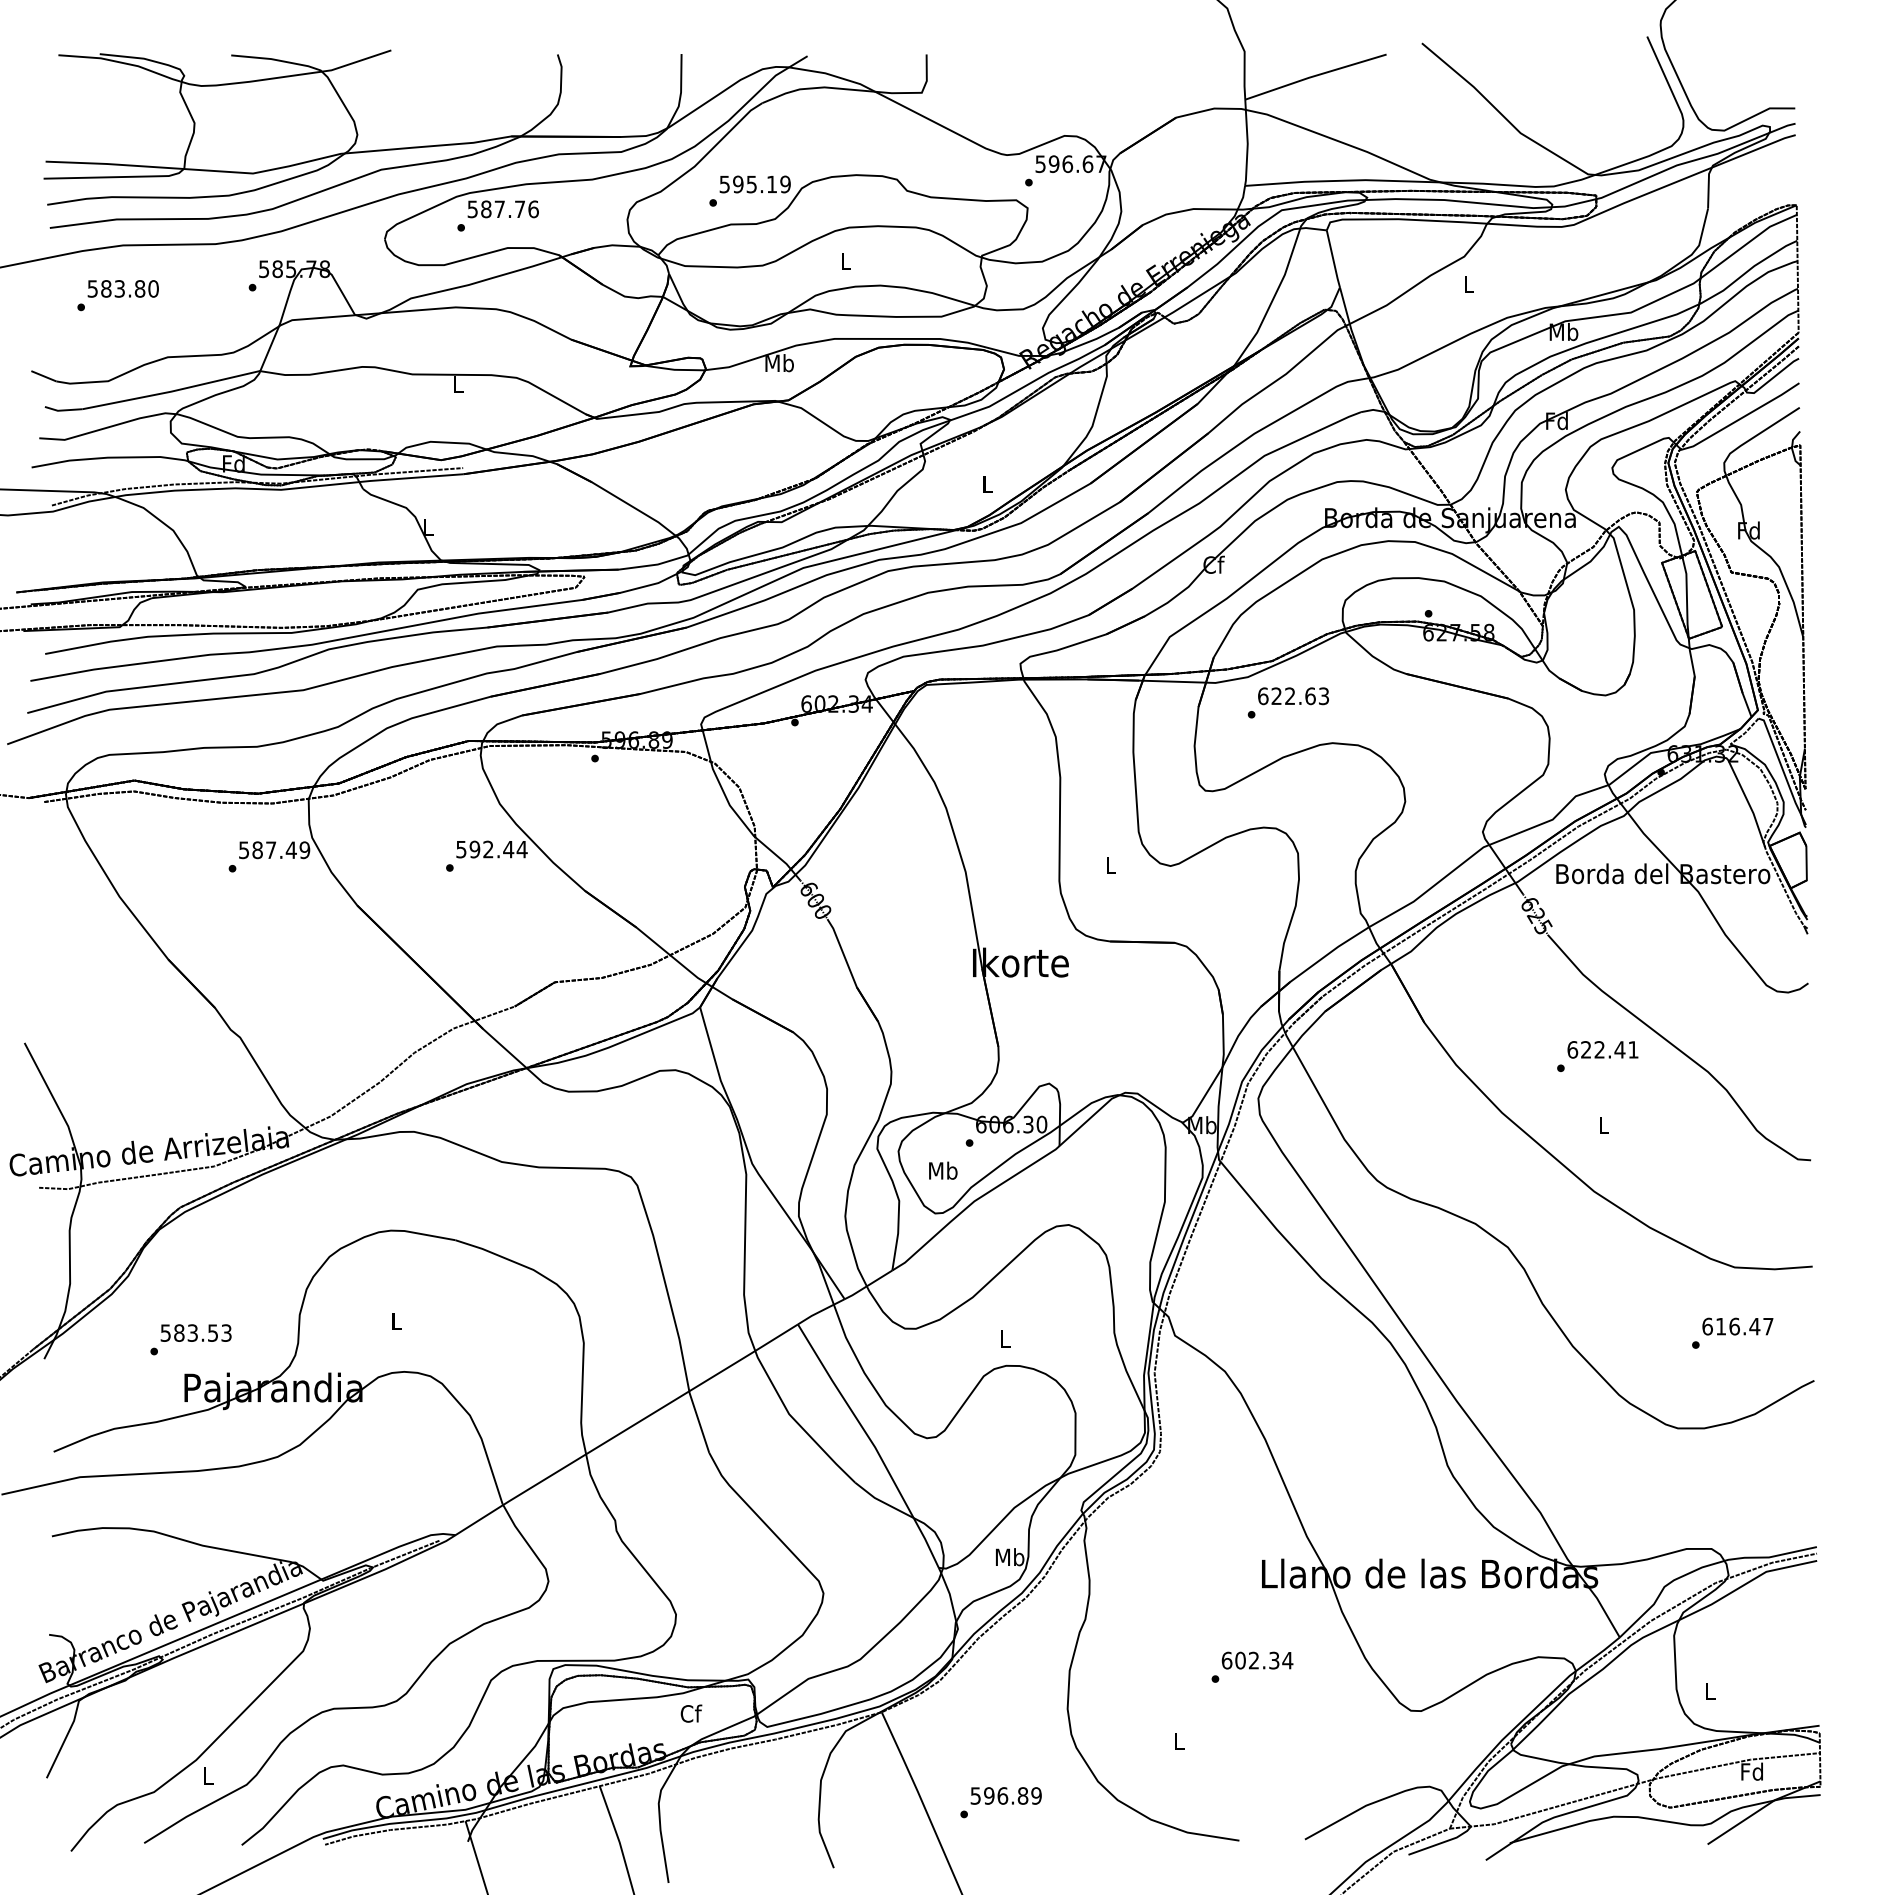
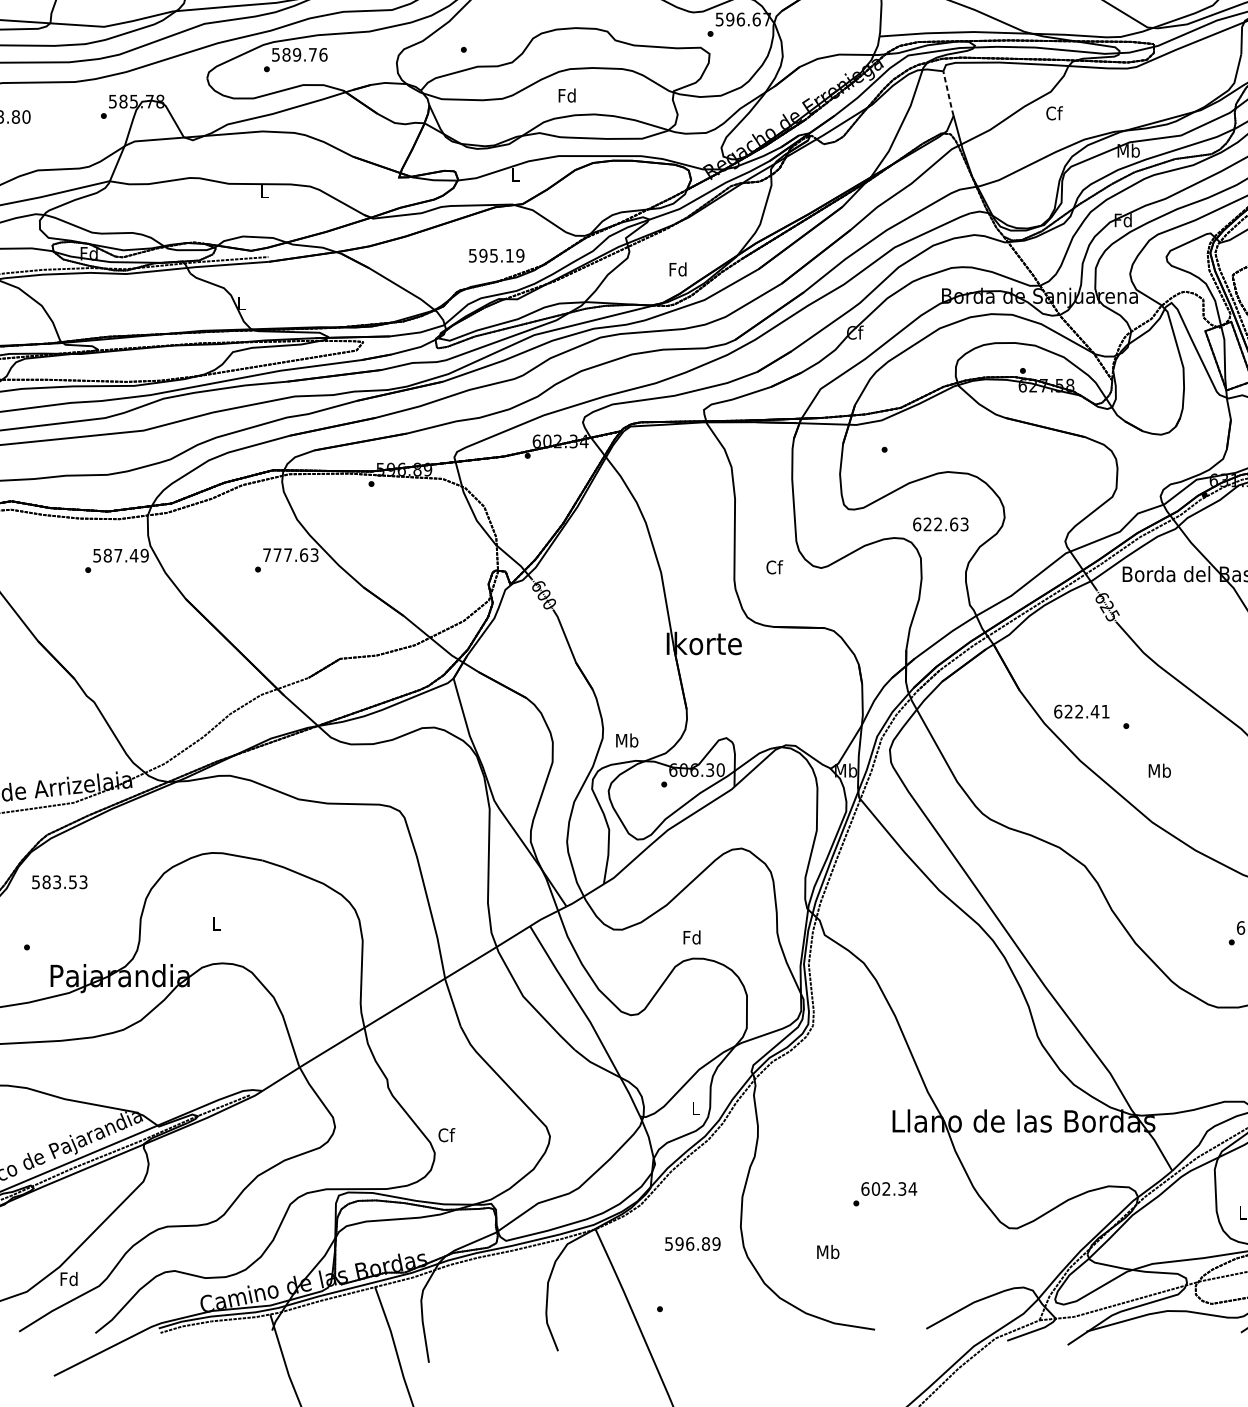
text: (754, 184) -> (496, 255), moved
text: (499, 209) -> (296, 54), 587.76 -> 589.76
line: (1333, 259) -> (948, 94), solid -> dashed
text: (845, 261) -> (567, 95), L -> Fd
text: (1468, 284) -> (1054, 113), L -> Cf
text: (779, 363) -> (515, 175), Mb -> L
text: (987, 483) -> (678, 269), L -> Fd
text: (1293, 696) -> (940, 524), moved
text: (491, 849) -> (290, 555), 592.44 -> 777.63
text: (1110, 865) -> (774, 567), L -> Cf
text: (1602, 1049) -> (1081, 711), moved
text: (1603, 1125) -> (1159, 770), L -> Mb
text: (943, 1170) -> (627, 740), moved
text: (195, 1332) -> (59, 881), moved
text: (1004, 1338) -> (691, 937), L -> Fd
text: (1010, 1557) -> (696, 1108), Mb -> L
text: (691, 1713) -> (446, 1134), moved
text: (1179, 1741) -> (828, 1252), L -> Mb
text: (207, 1775) -> (68, 1278), L -> Fd
text: (1005, 1795) -> (692, 1243), moved

